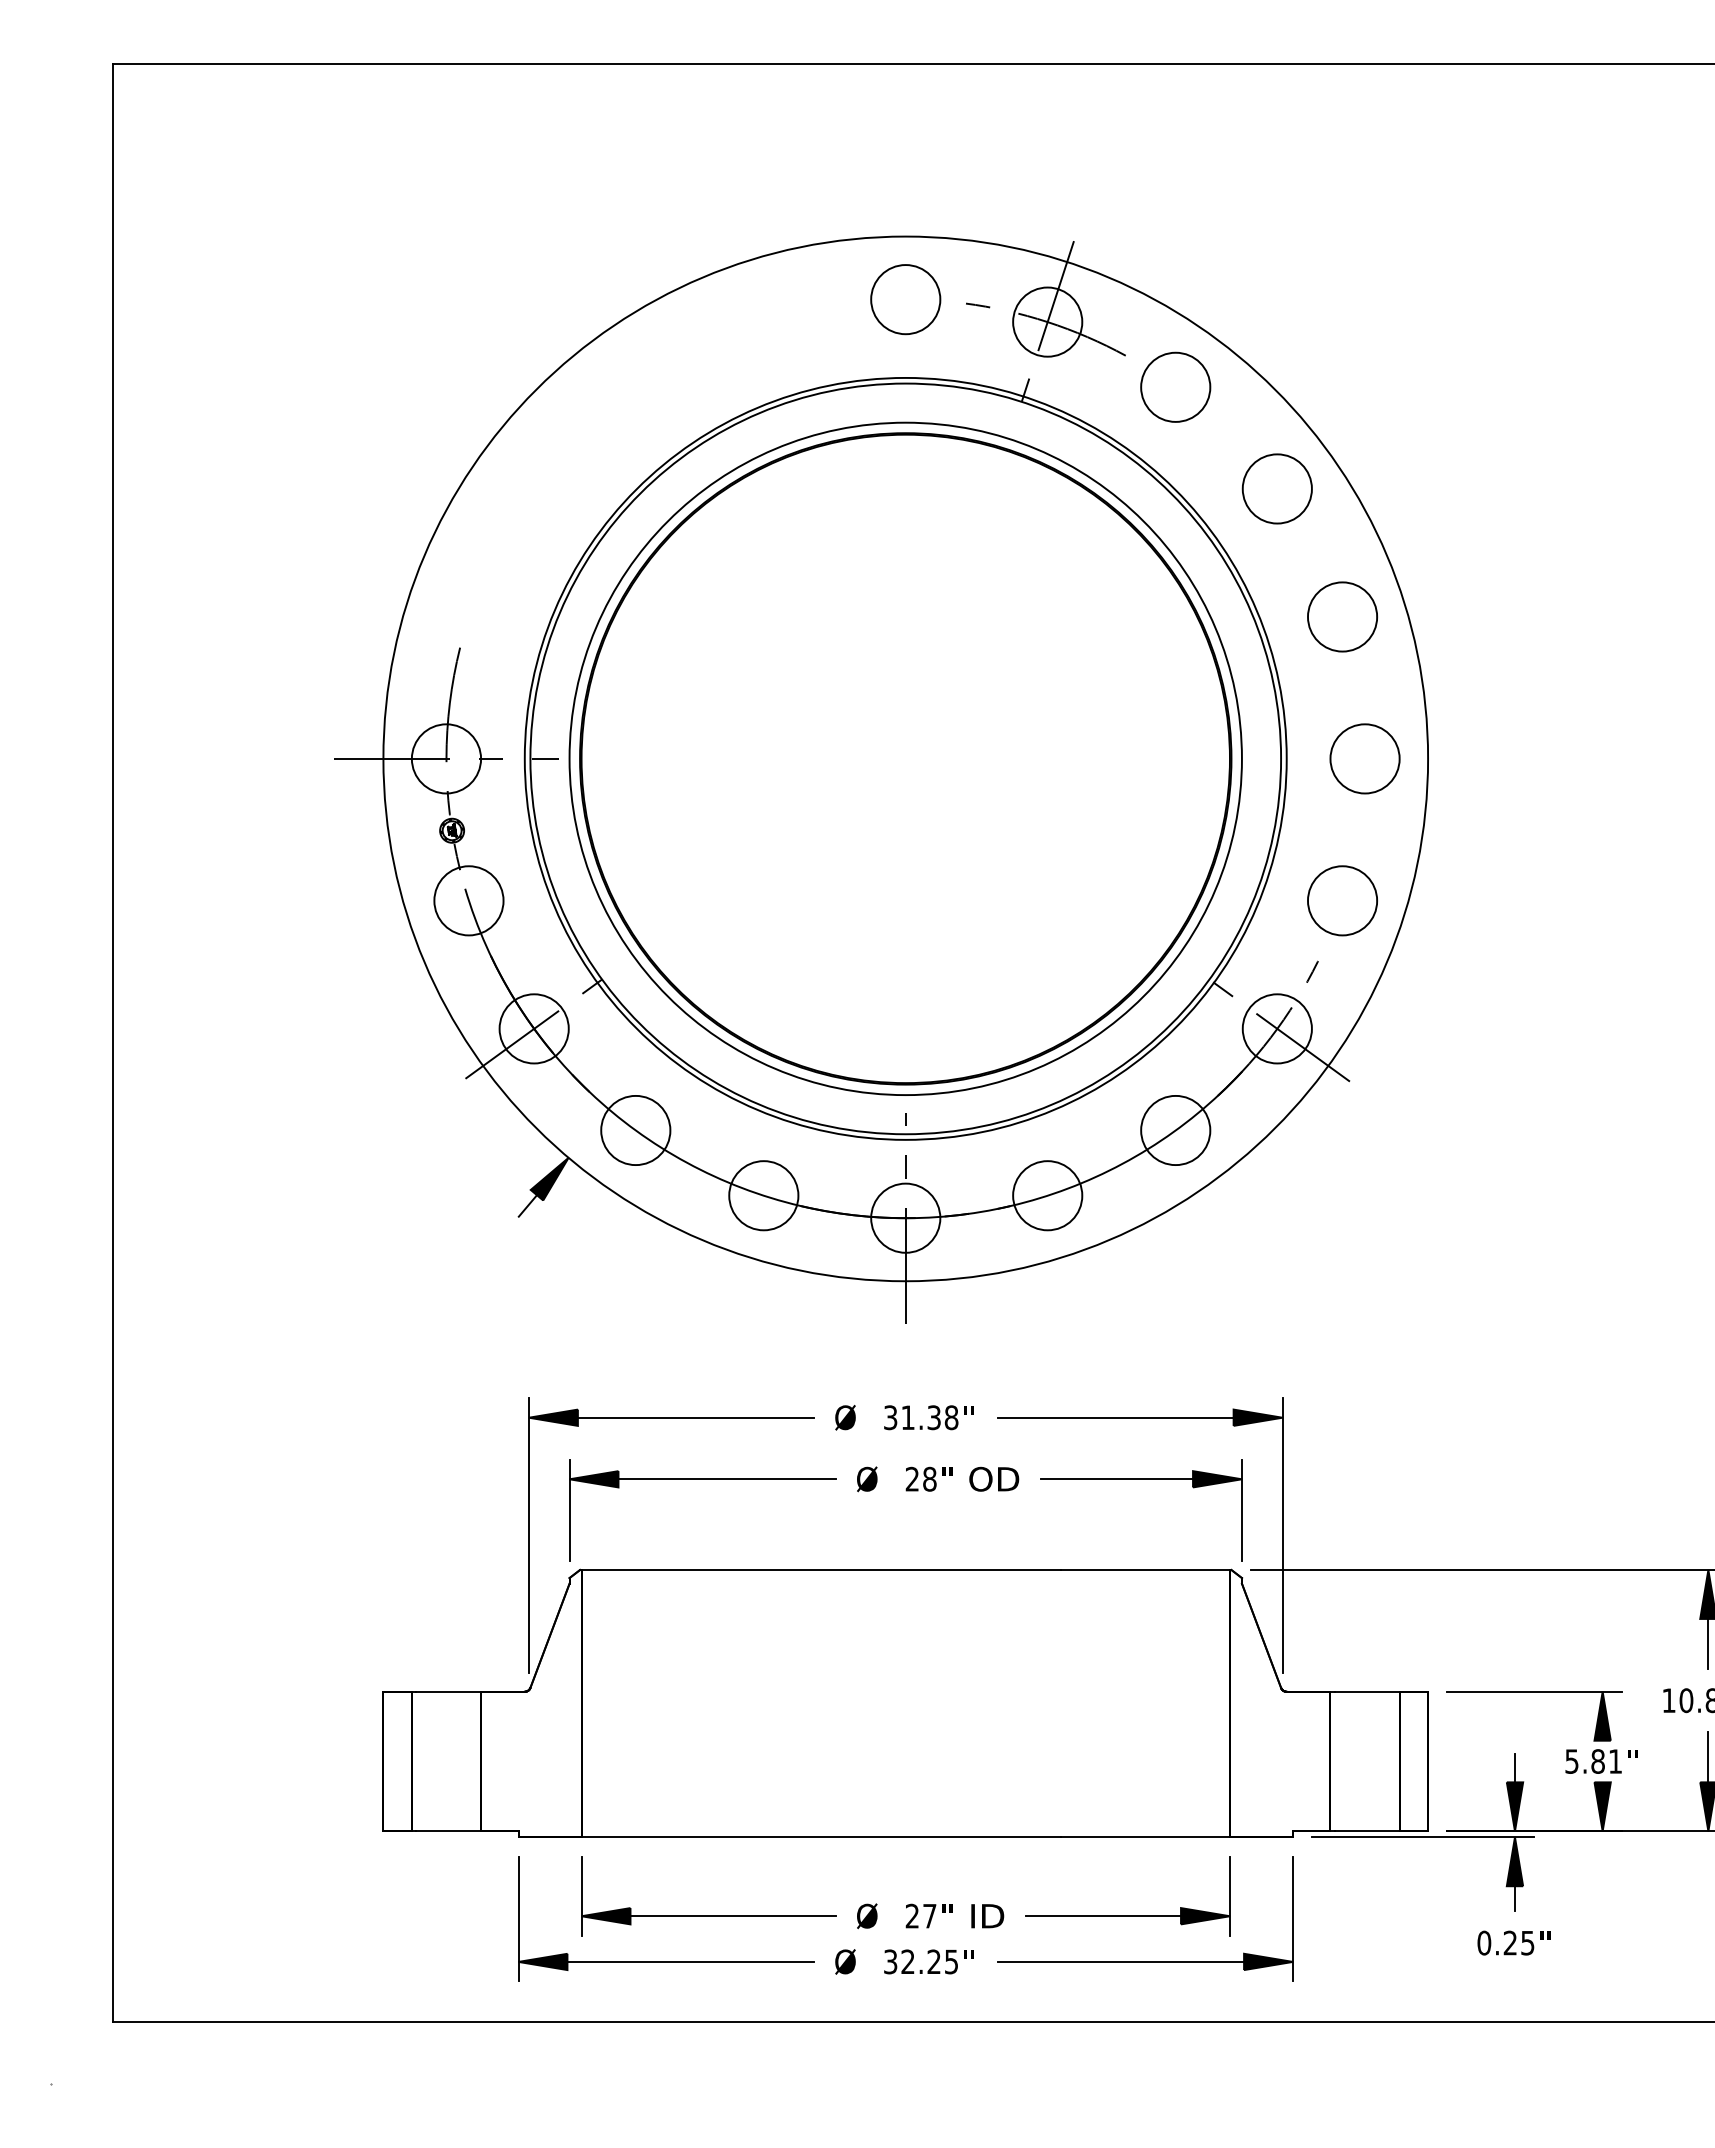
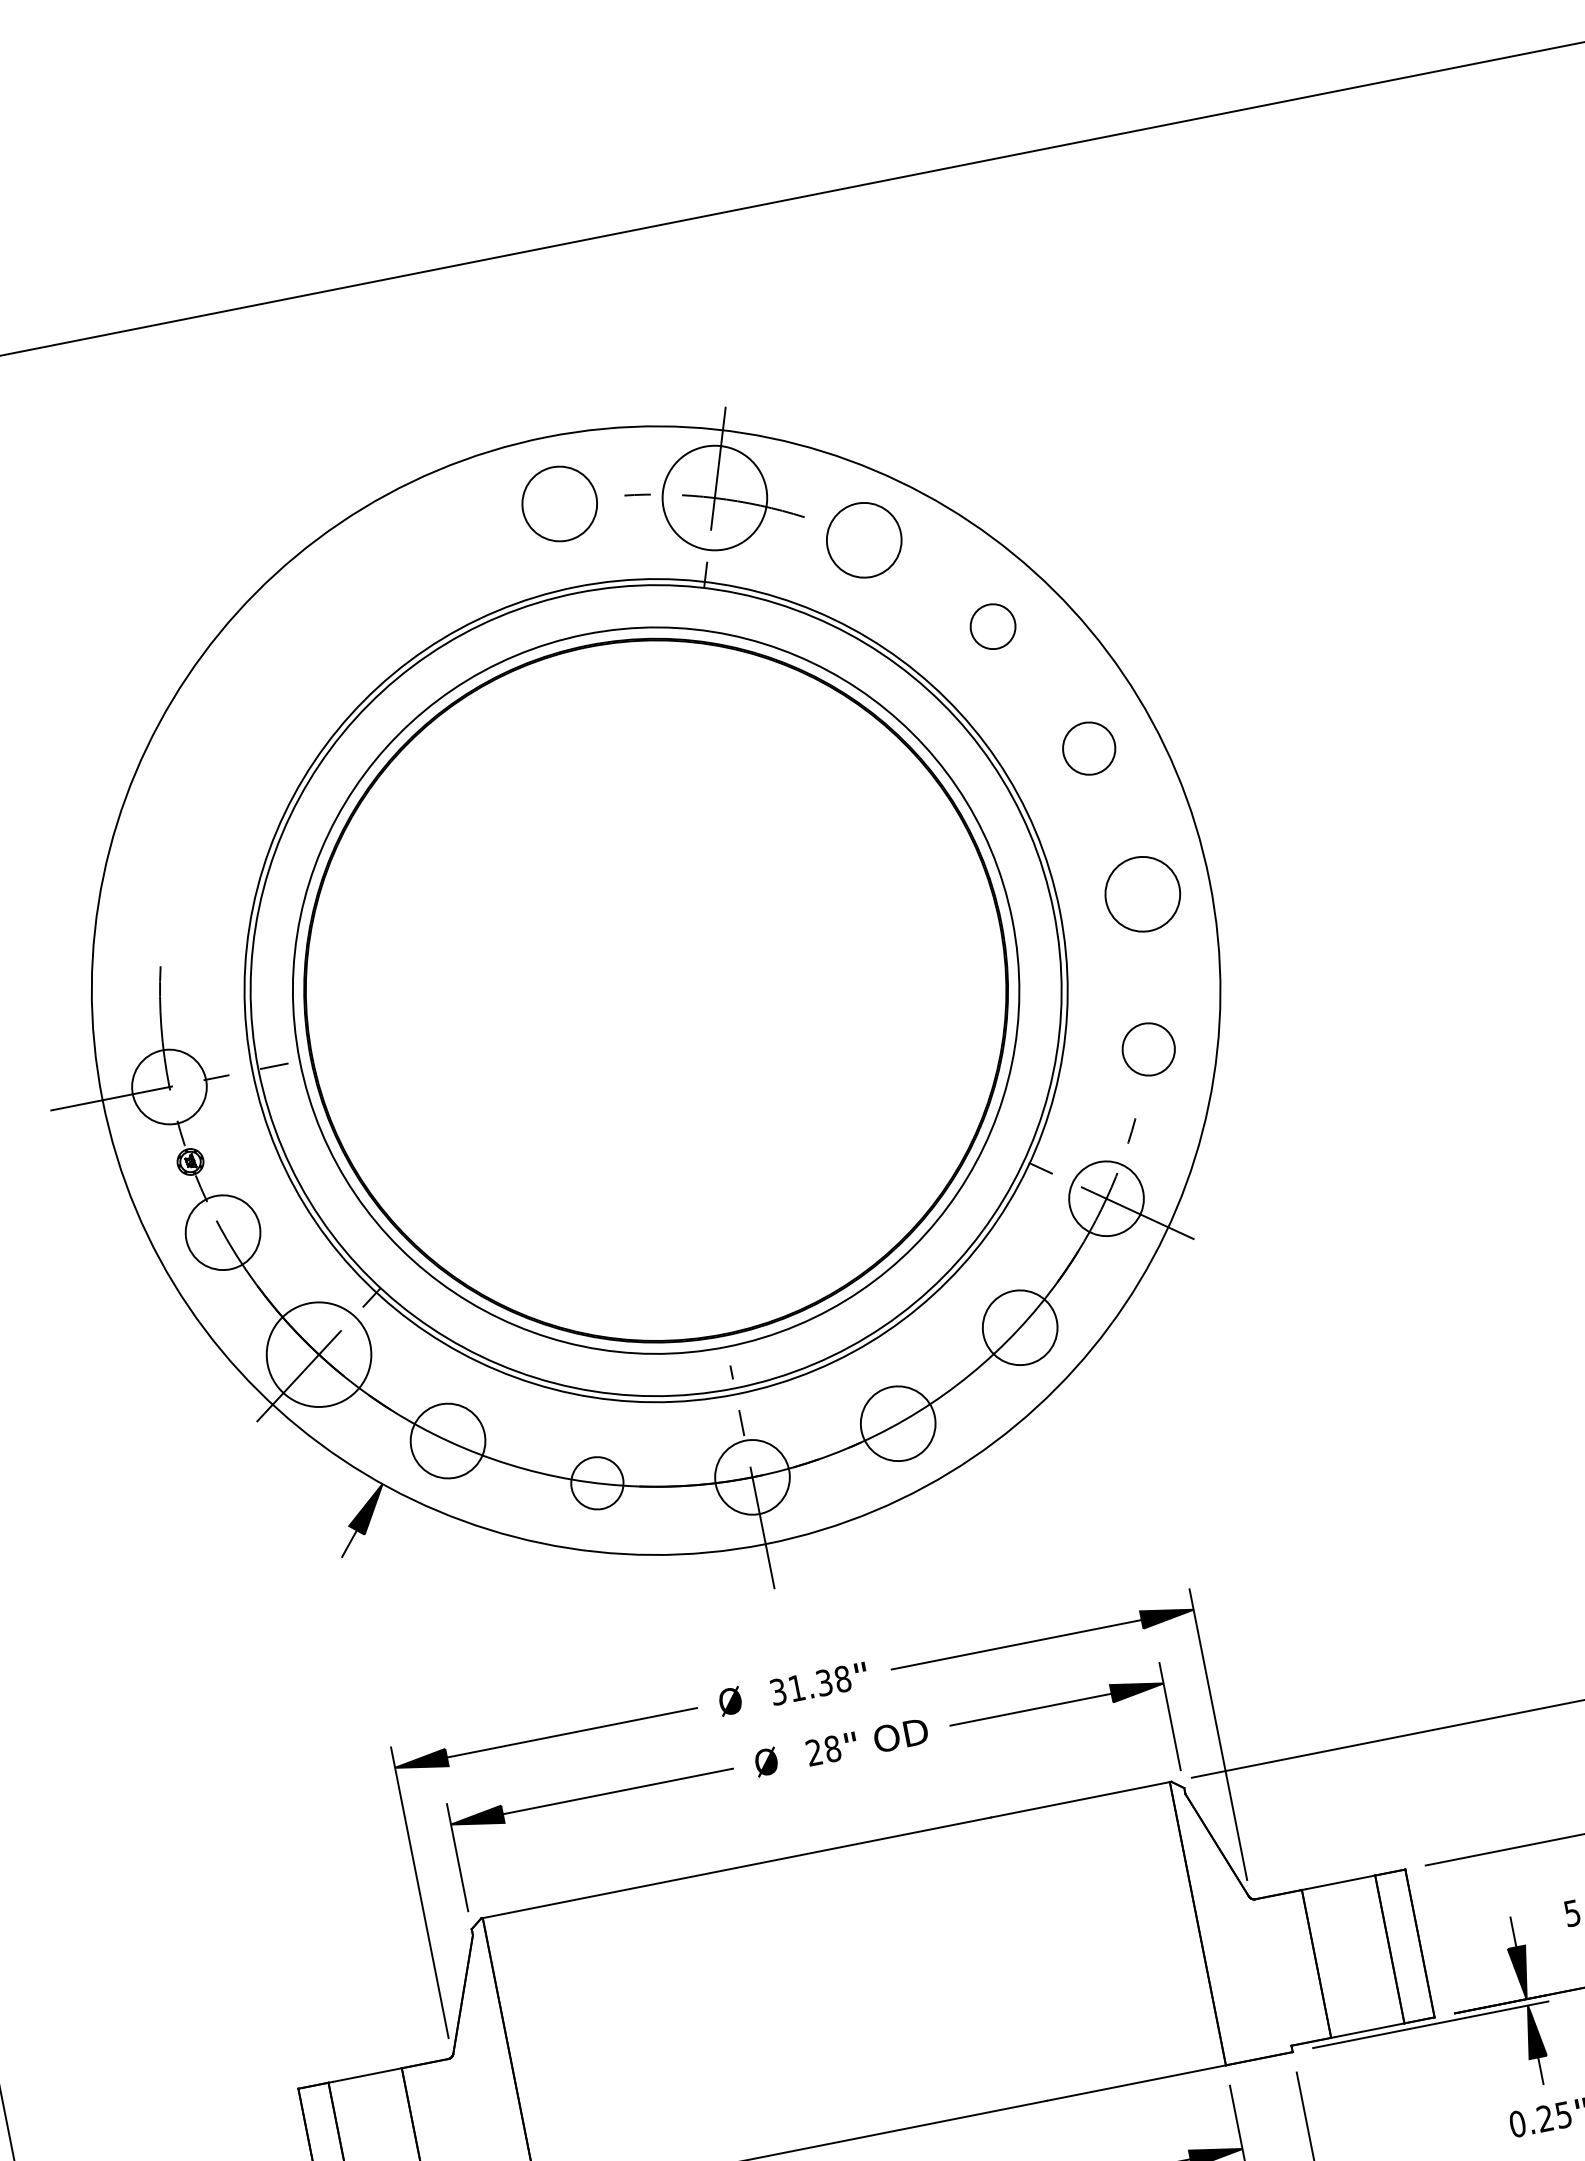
circle: (1047, 321) -> (714, 497), size x1.4
circle: (1276, 488) -> (992, 626), size x0.6
circle: (1342, 616) -> (1089, 748), size x0.7
circle: (1342, 900) -> (1148, 1049), size x0.7
circle: (533, 1028) -> (318, 1354), size x1.4
circle: (763, 1195) -> (596, 1483), size x0.7

